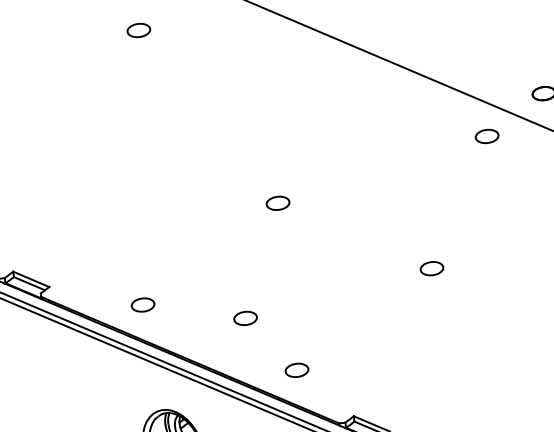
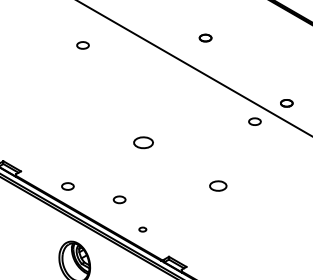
part: (277, 202) -> (143, 142), size x1.6
part: (432, 267) -> (218, 185), size x1.4
part: (296, 370) -> (142, 229), size x0.6

